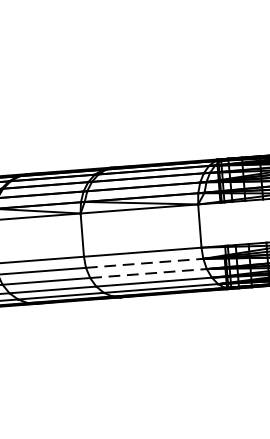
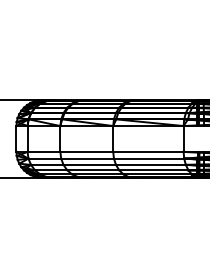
line: (145, 263) -> (149, 158), dashed -> solid
line: (147, 272) -> (150, 164), dashed -> solid

